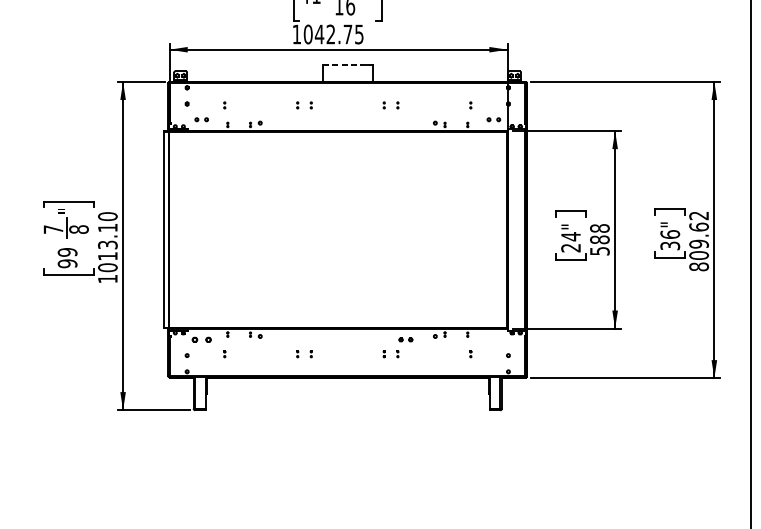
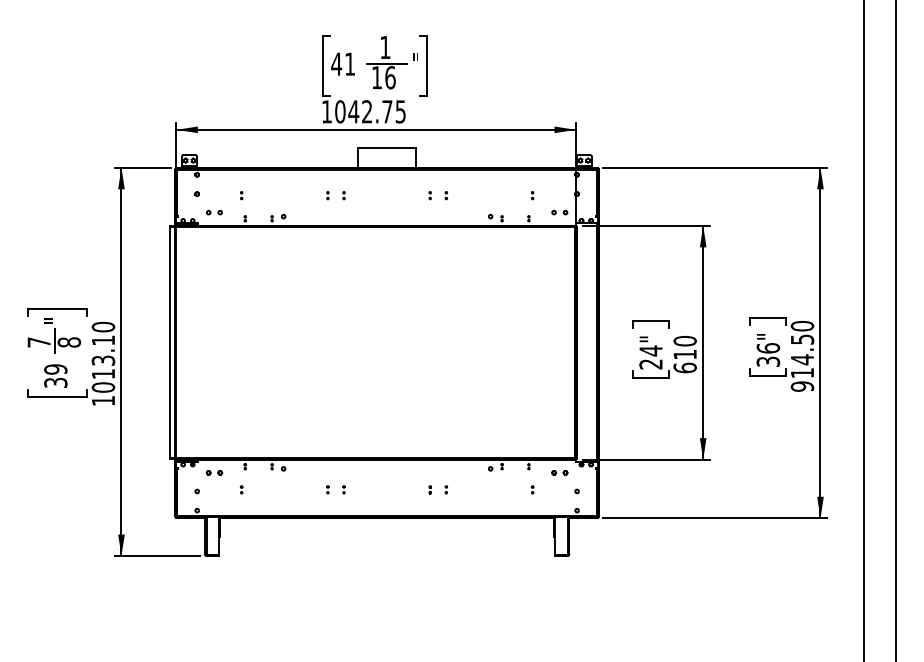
line: (344, 64) -> (383, 147), dashed -> solid
text: (599, 239) -> (684, 354), 588 -> 610
text: (699, 240) -> (802, 355), 809.62 -> 914.50
text: (67, 263) -> (55, 382), 99 -> 39
part: (201, 339) -> (214, 472), size x0.71
part: (405, 339) -> (559, 472), moved

